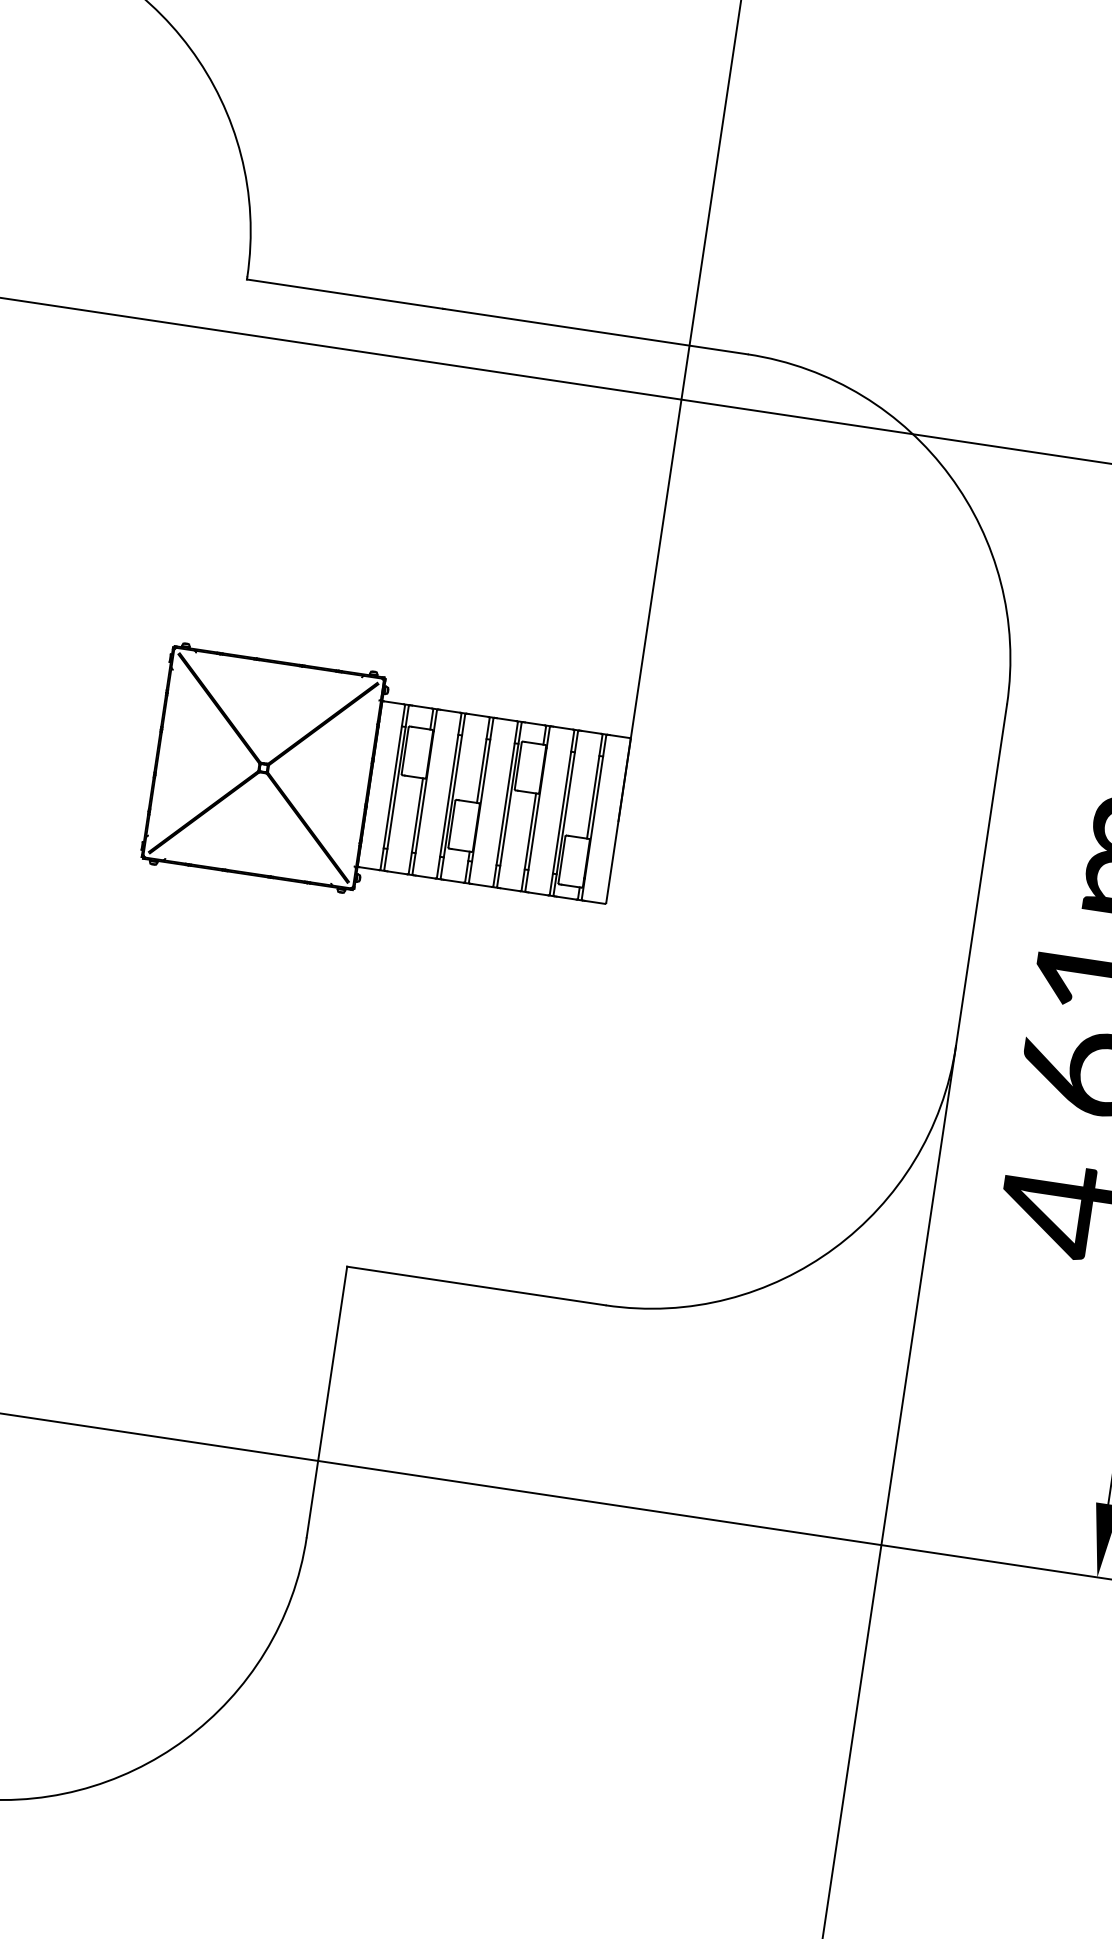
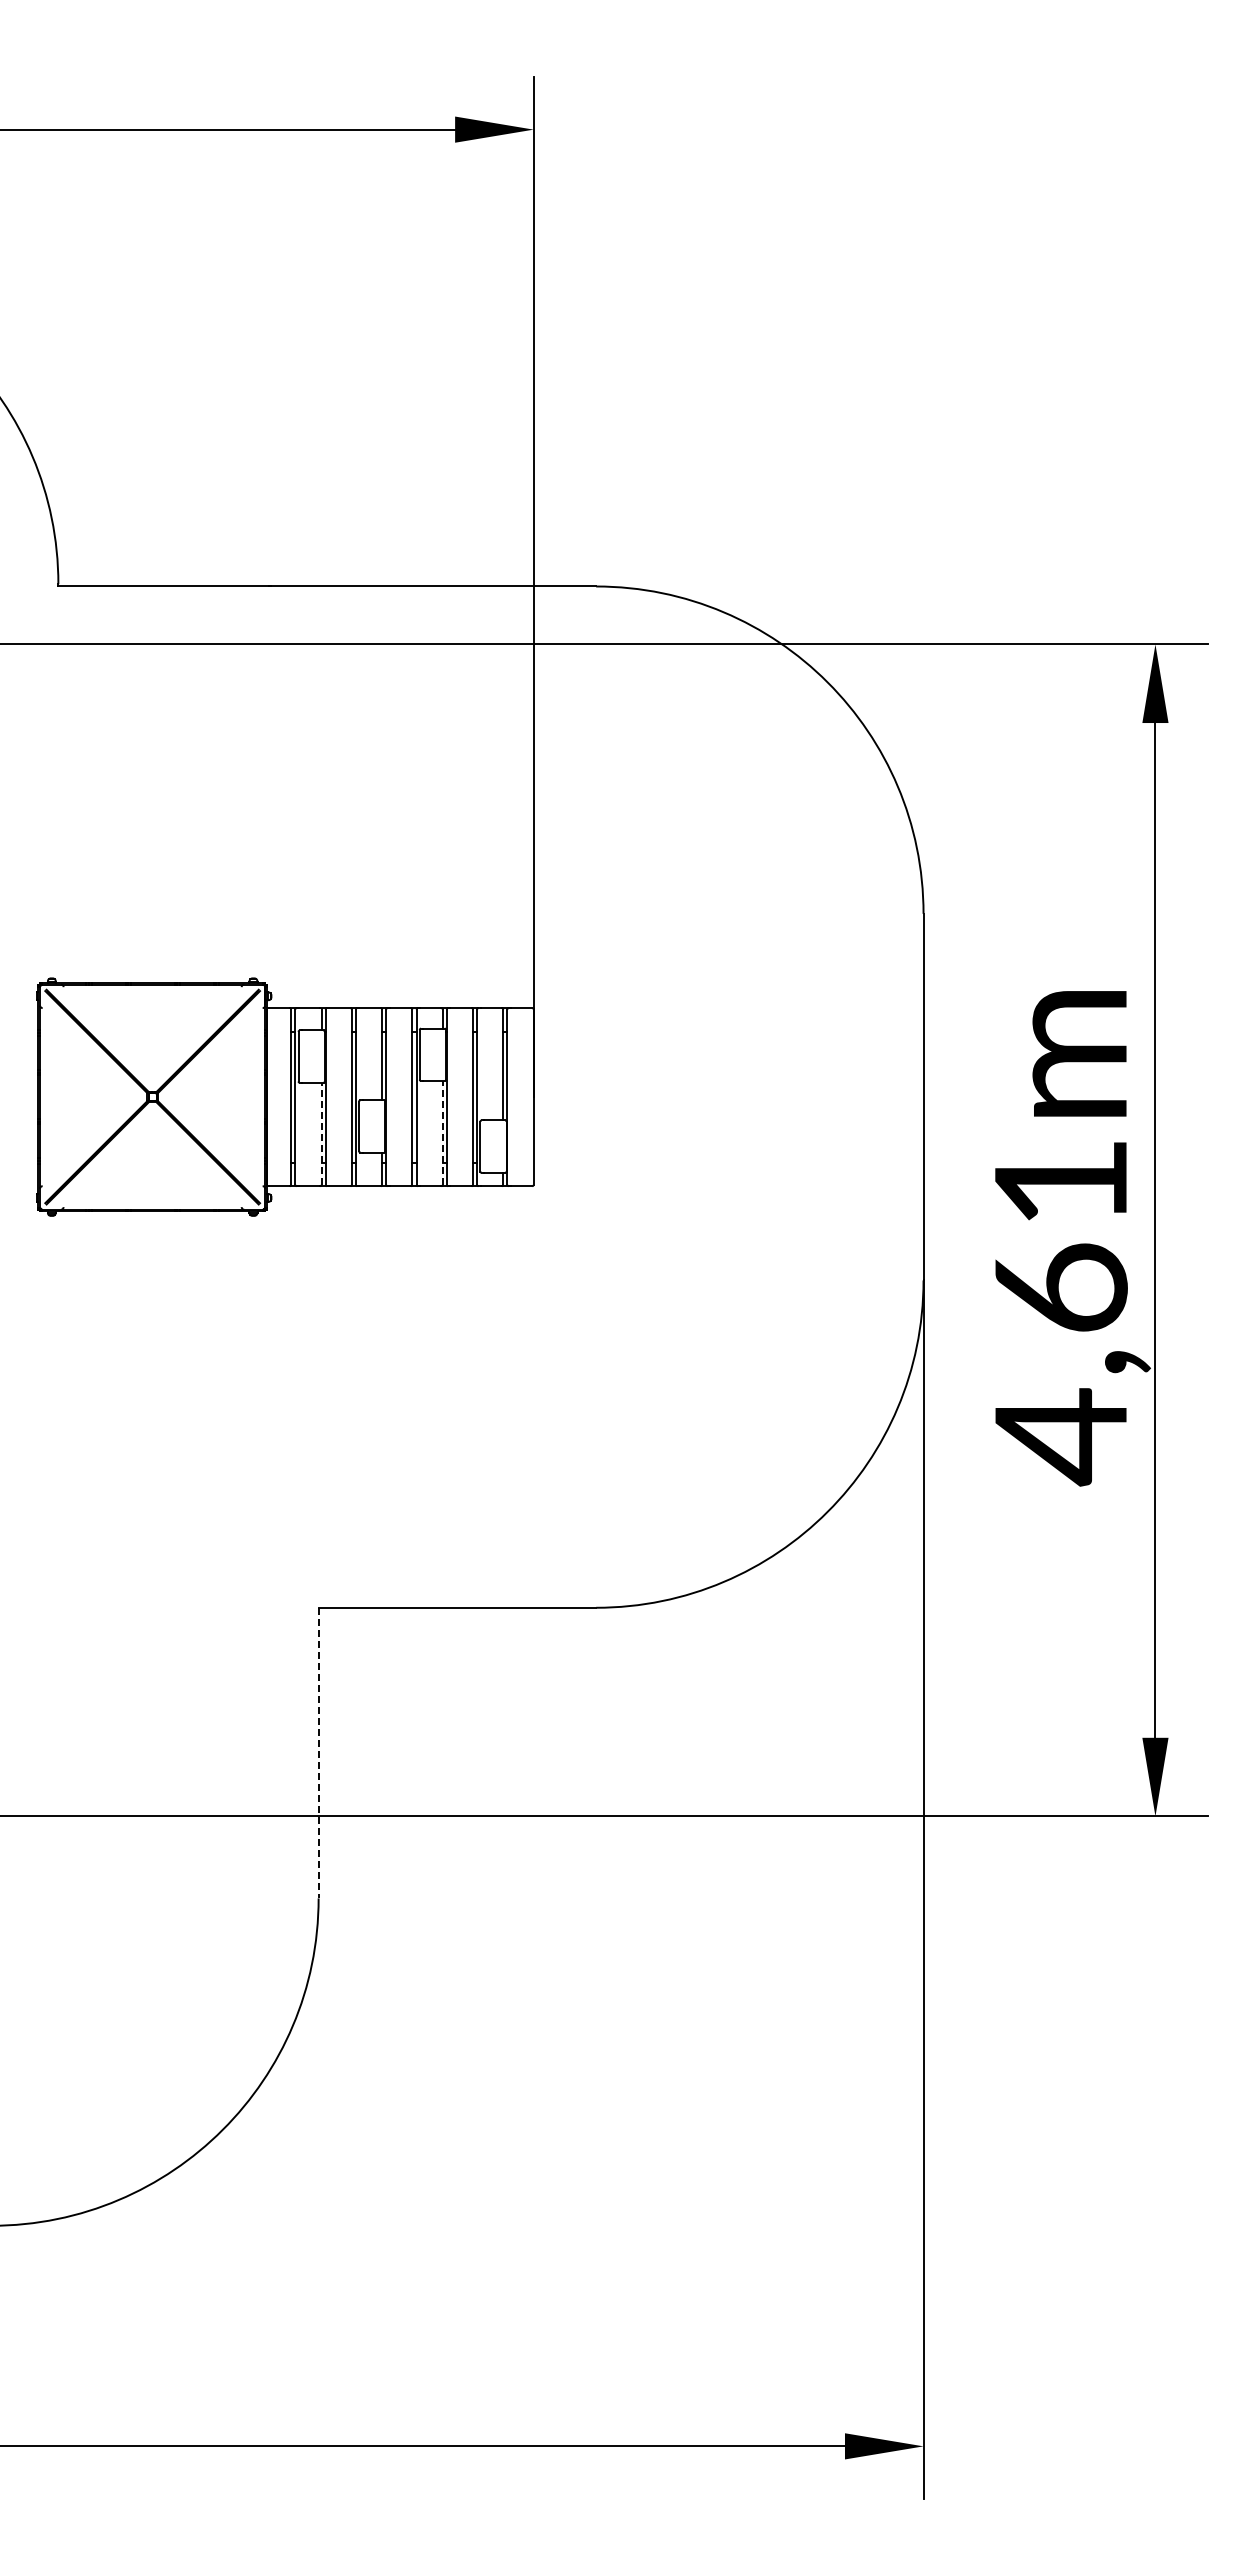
line: (415, 825) -> (321, 1133), solid -> dashed
line: (528, 841) -> (442, 1132), solid -> dashed
line: (326, 1402) -> (318, 1753), solid -> dashed

